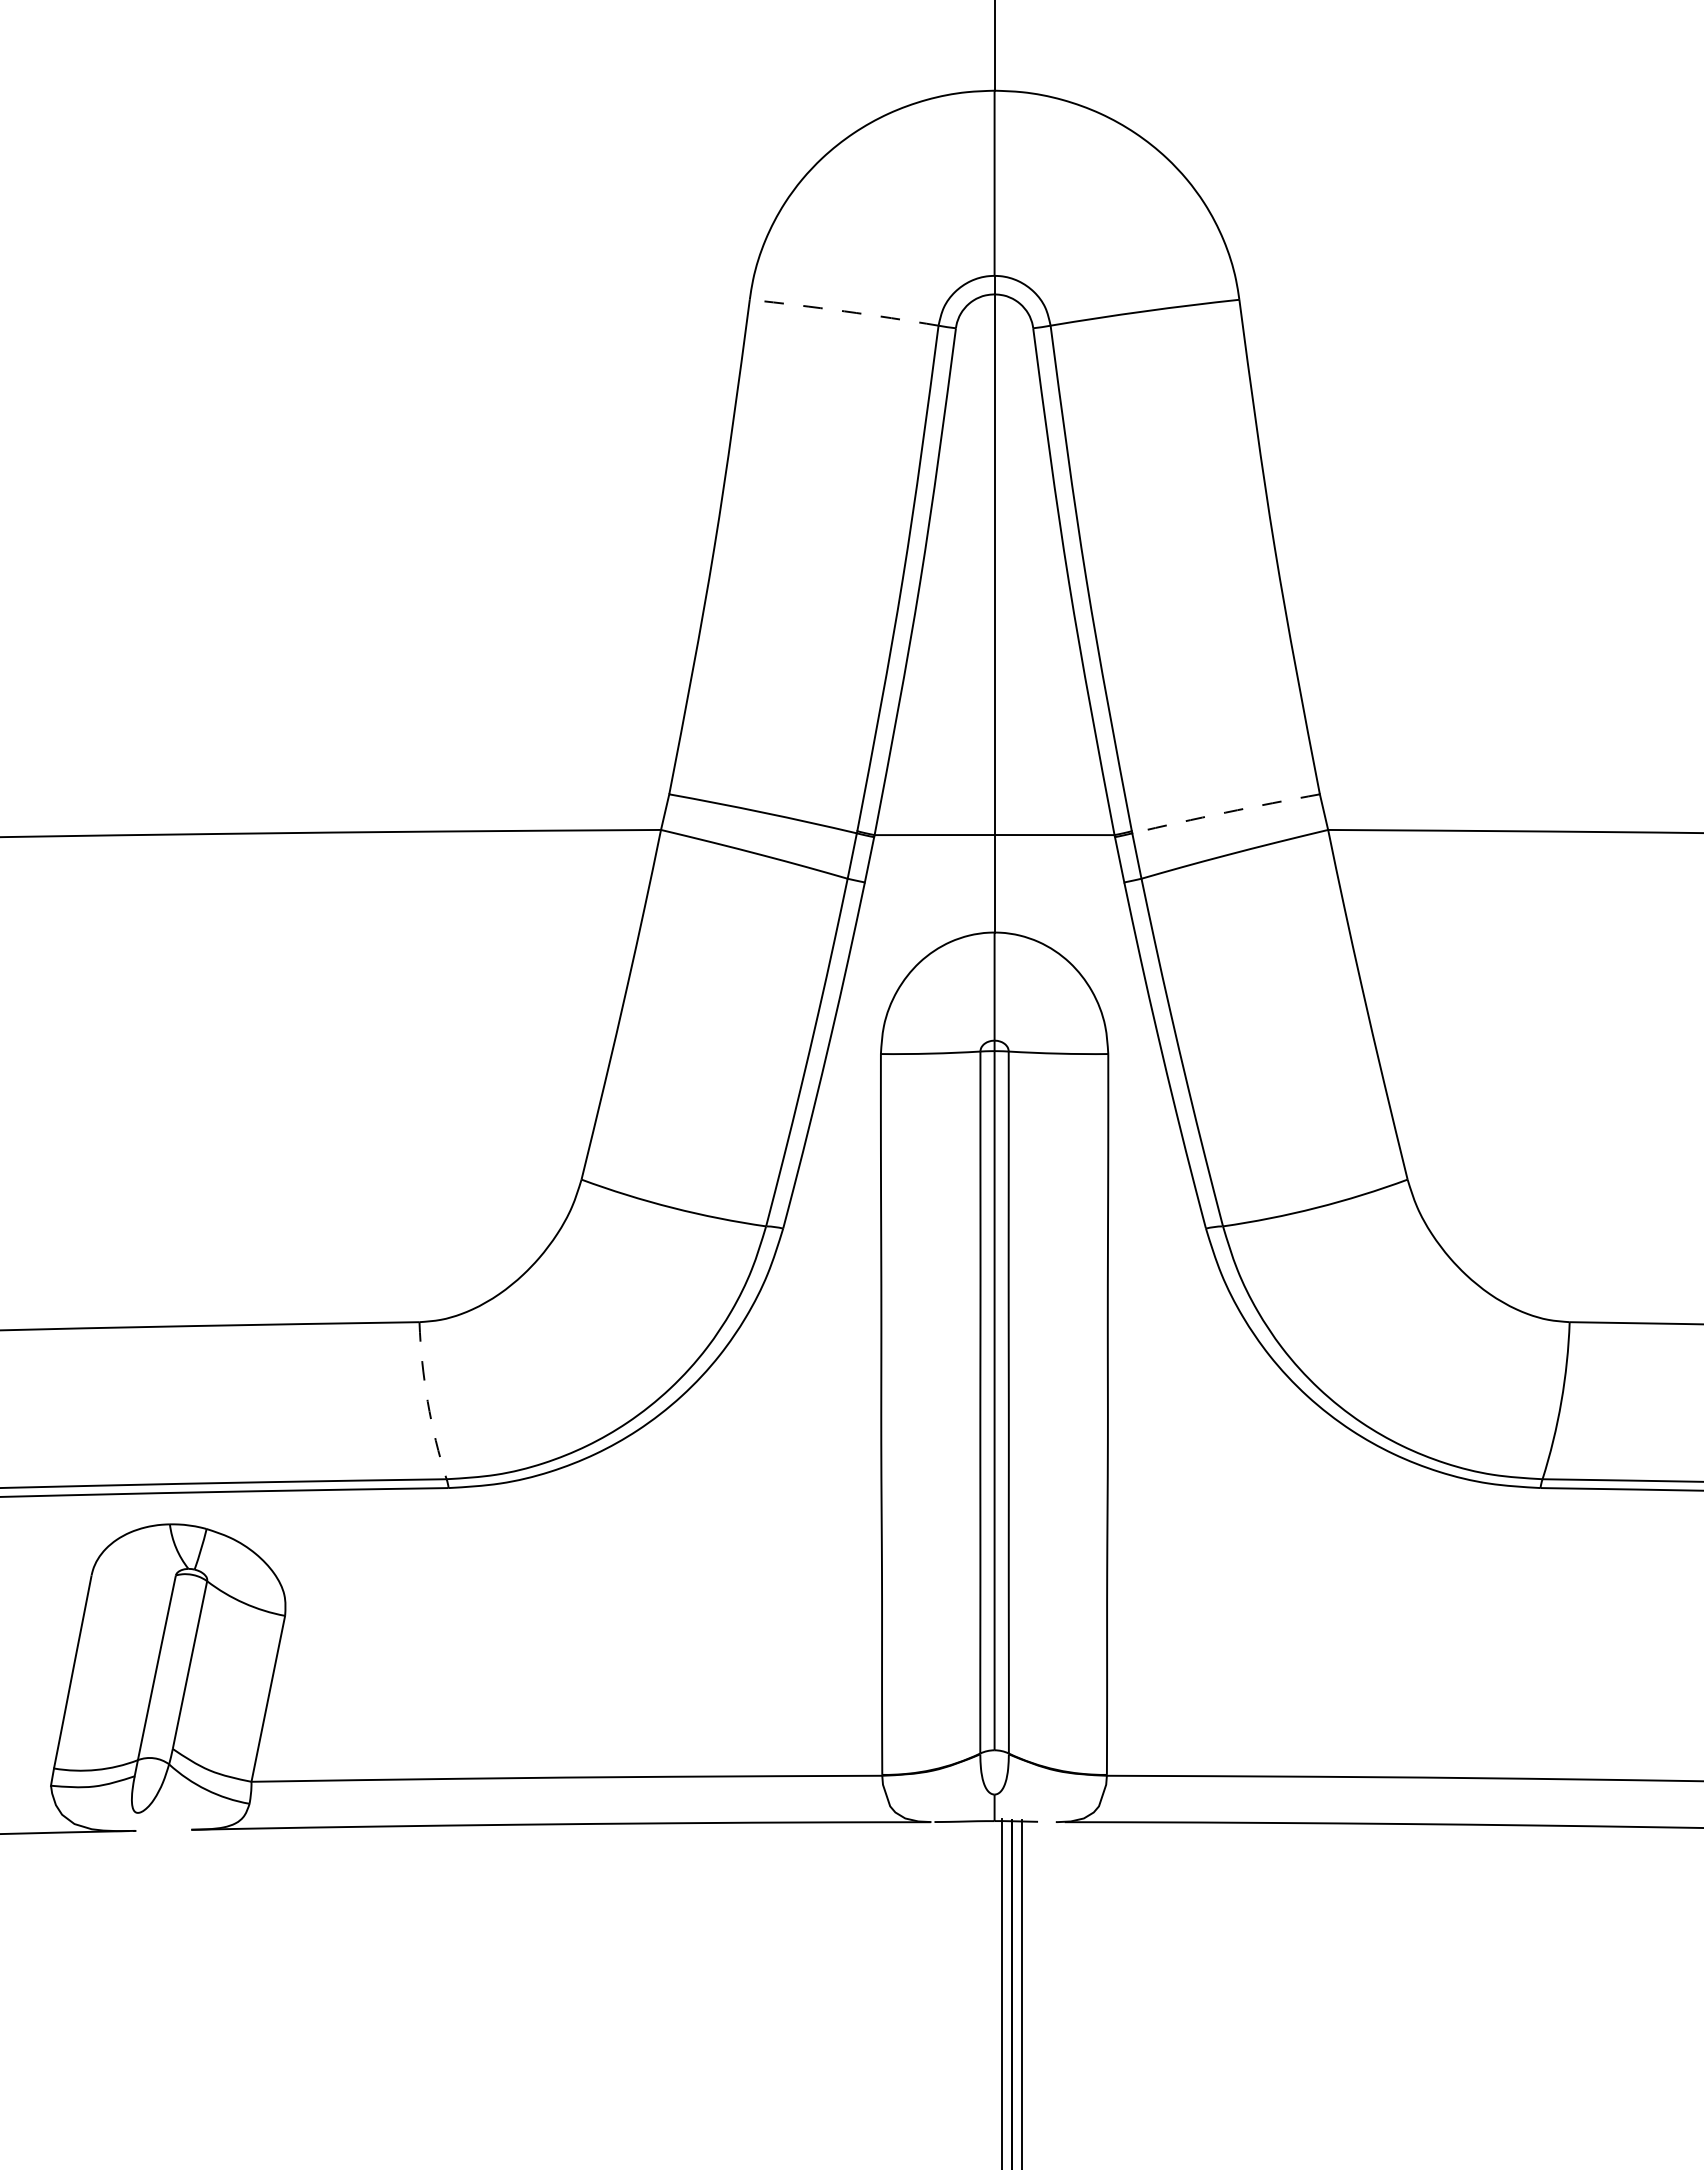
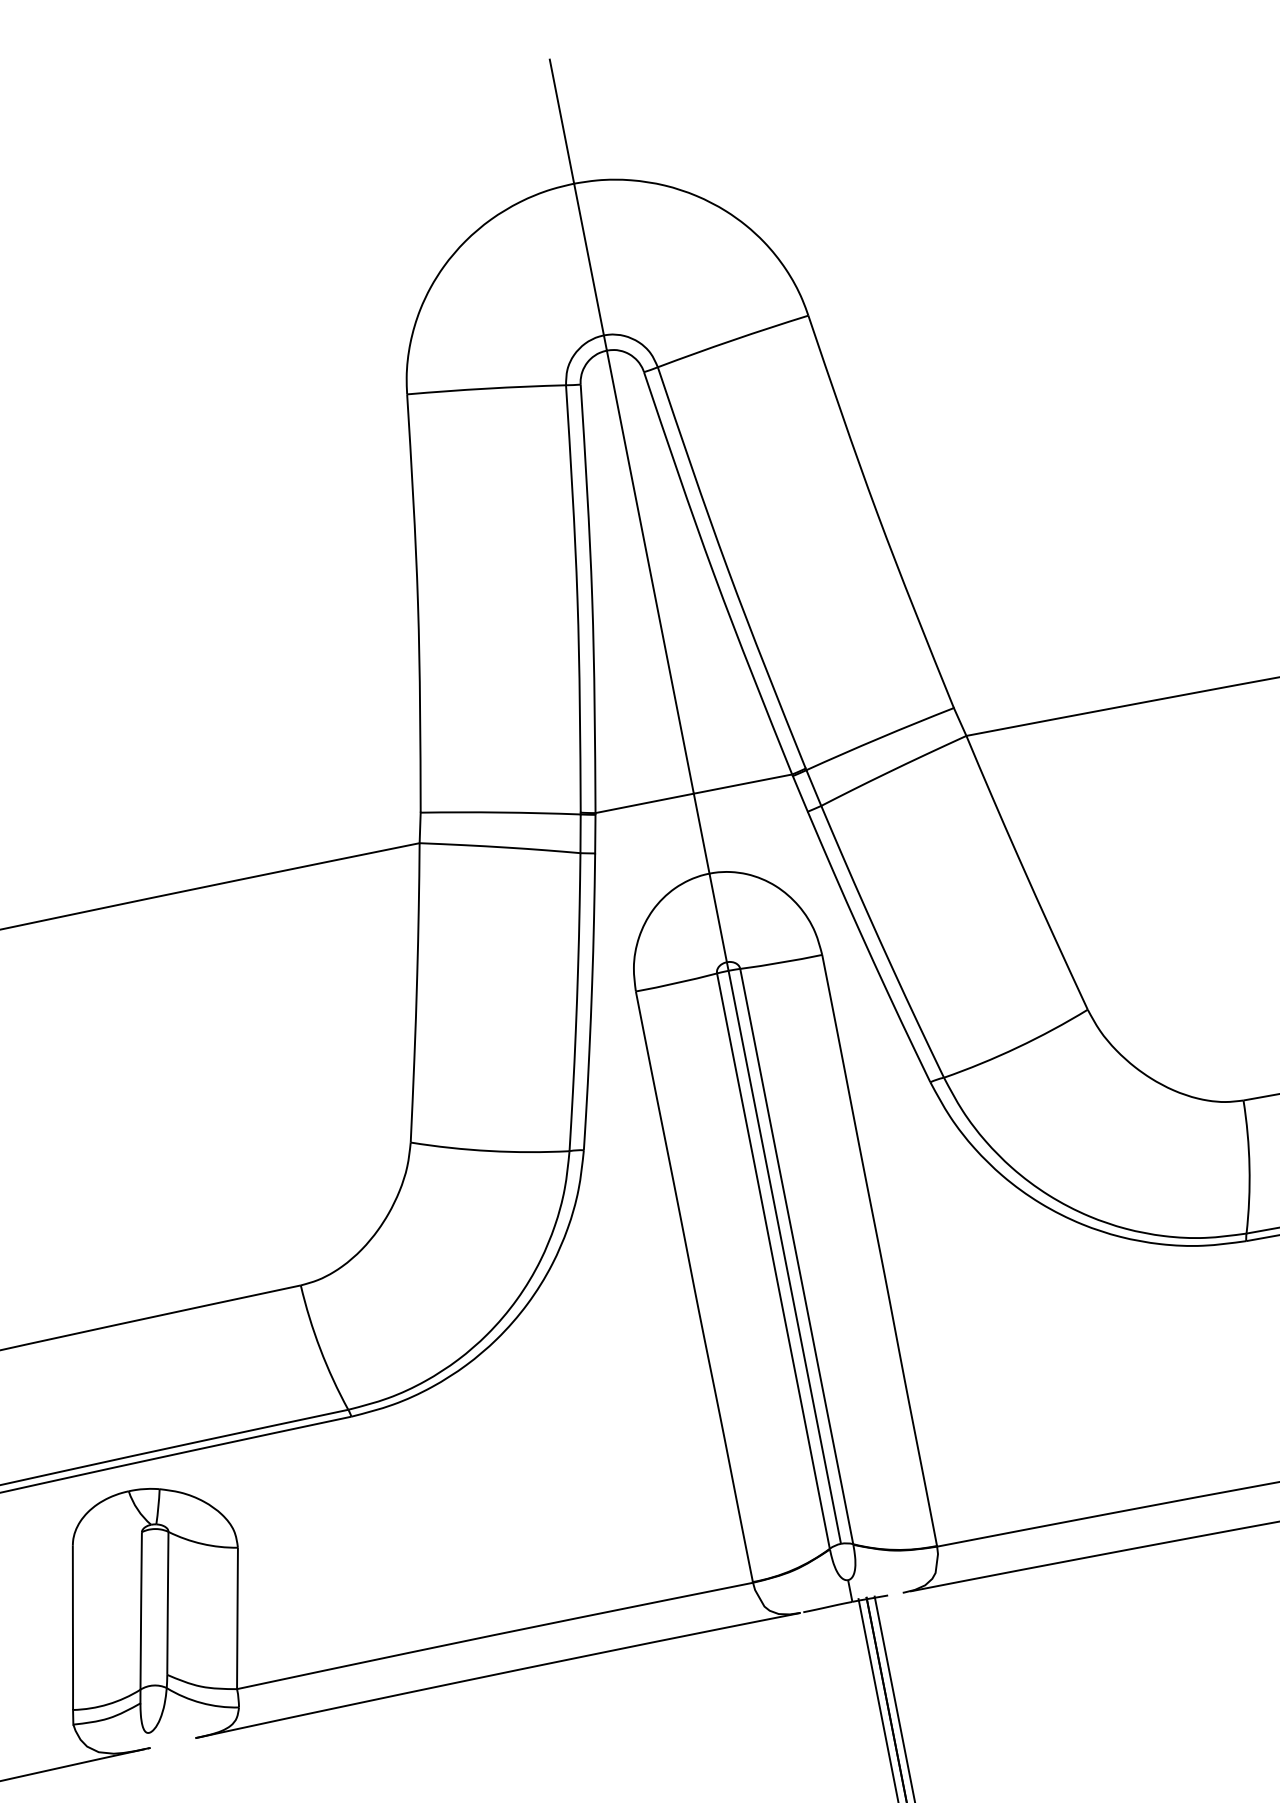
arc: (844, 311) -> (486, 388), dashed -> solid
arc: (1225, 812) -> (879, 738), dashed -> solid
arc: (427, 1401) -> (320, 1349), dashed -> solid

